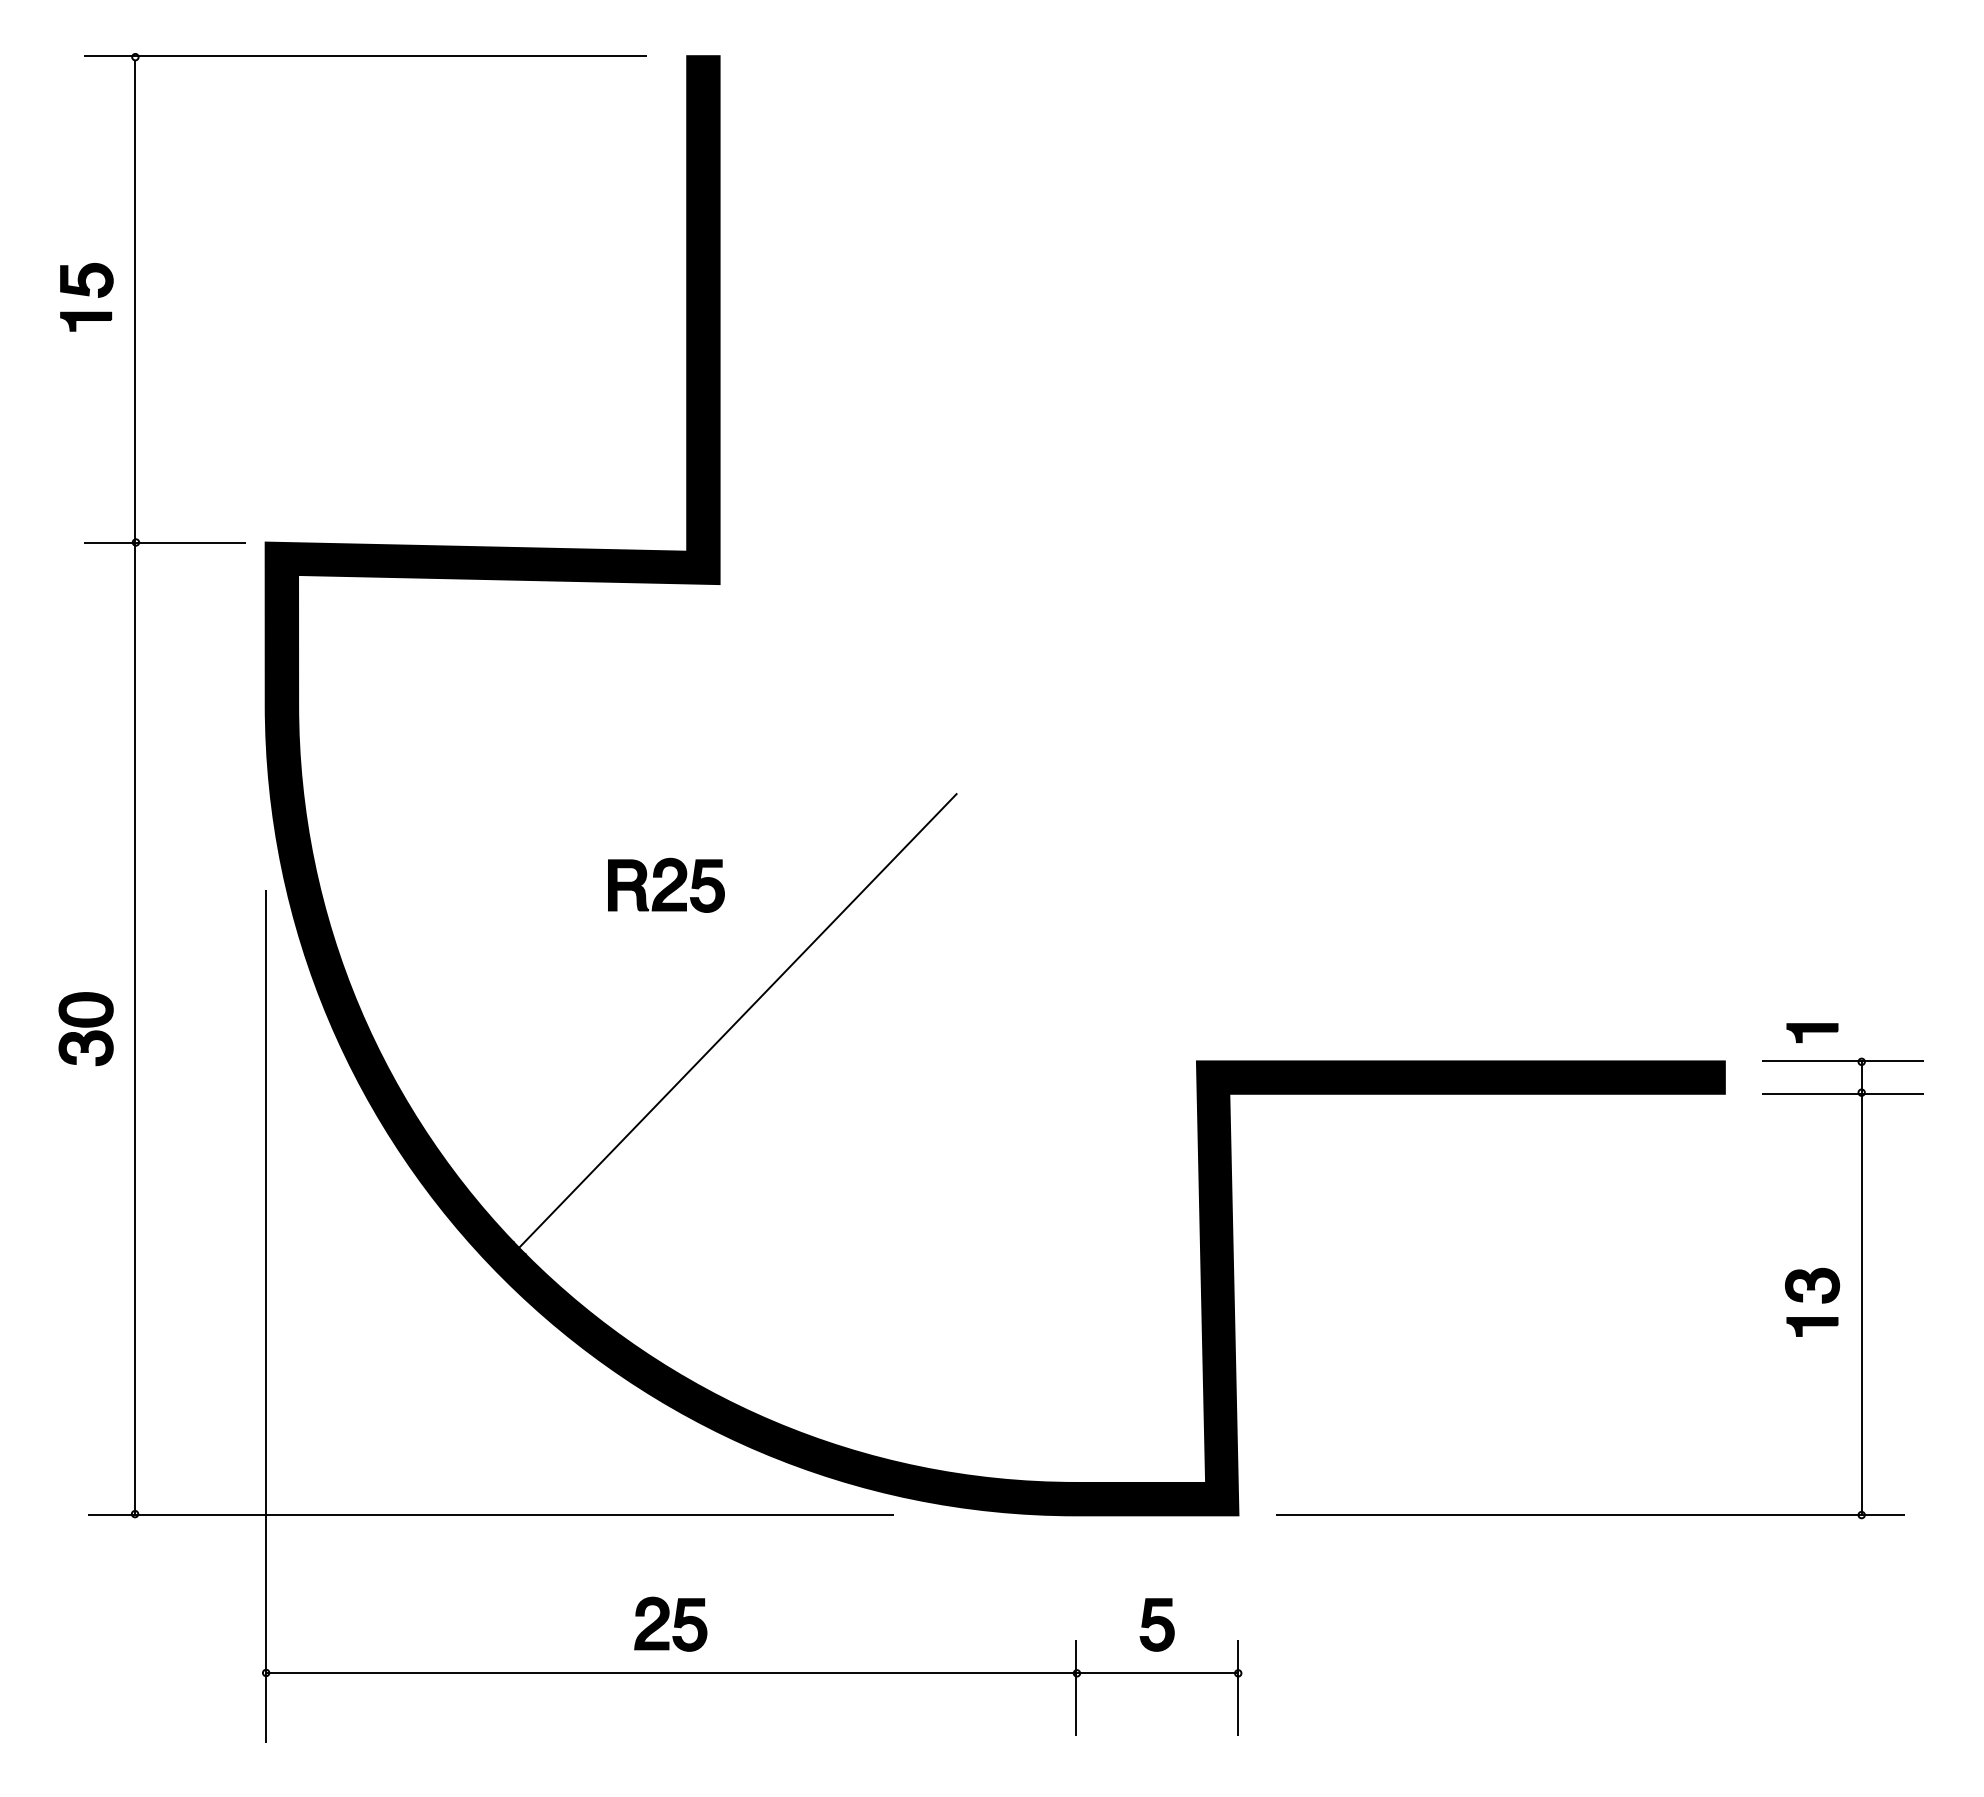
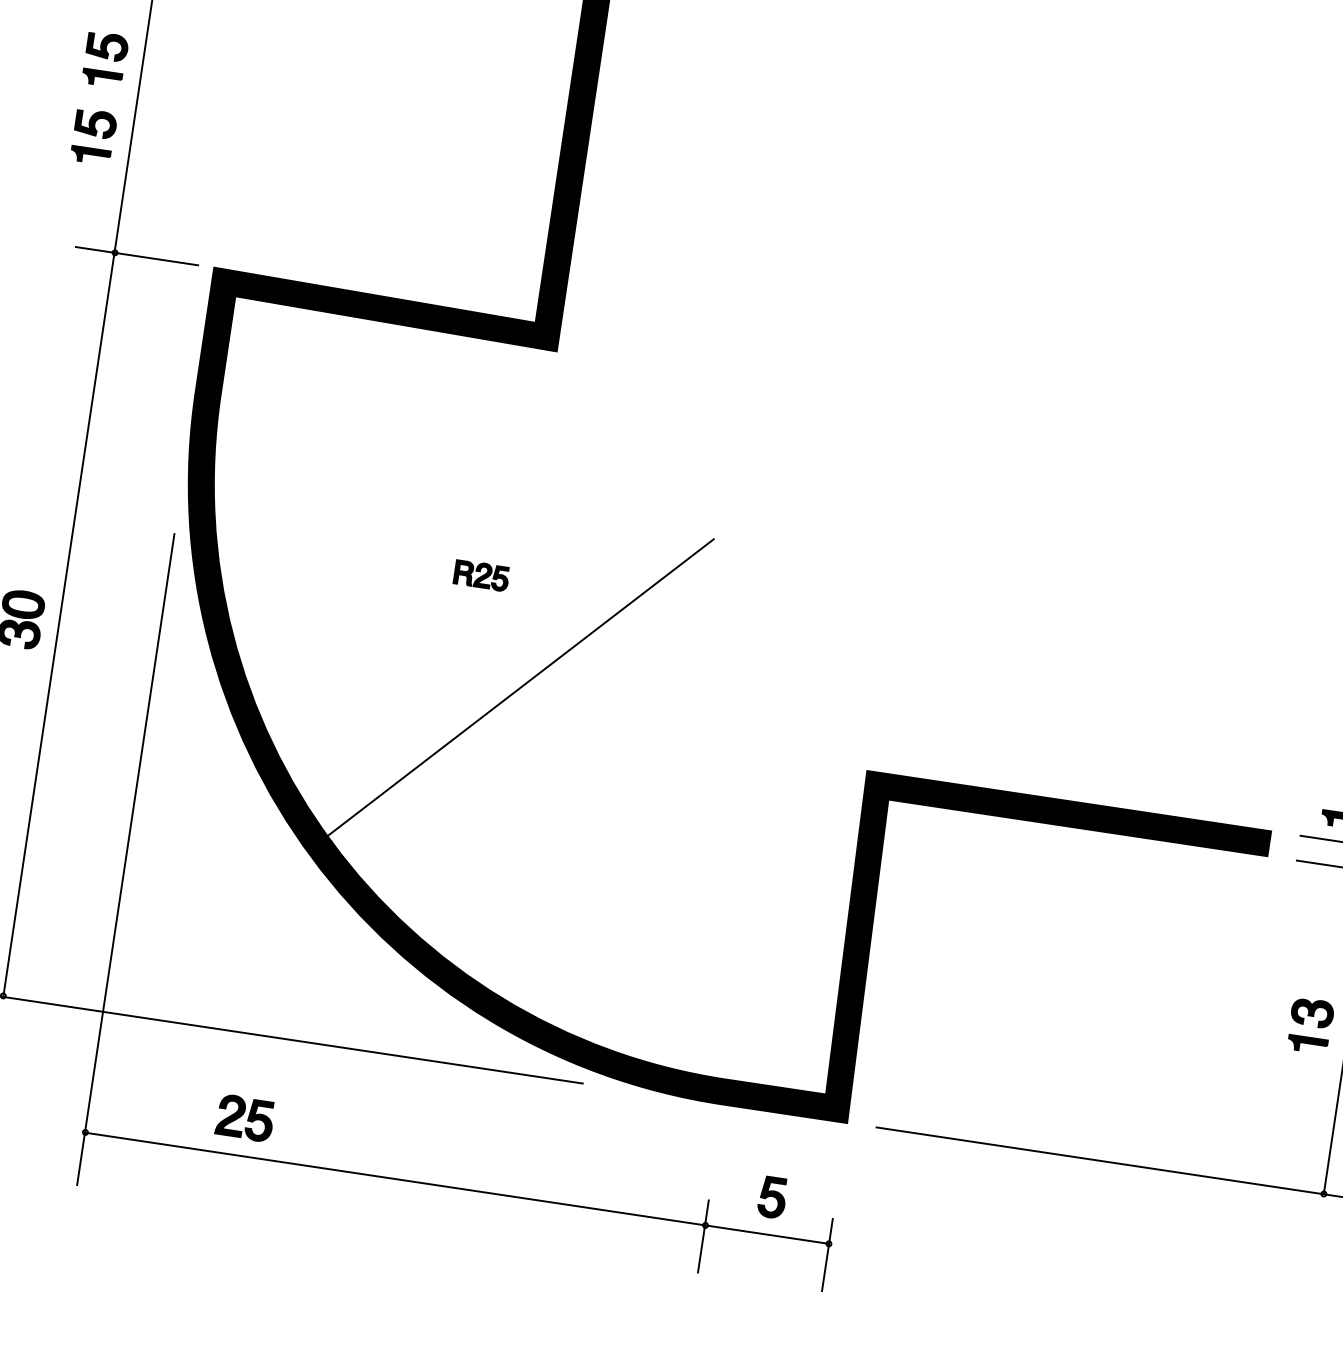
part: (86, 398) -> (93, 137), added
part: (666, 884) -> (481, 575), size x0.6
part: (670, 1623) -> (245, 1117), moved

